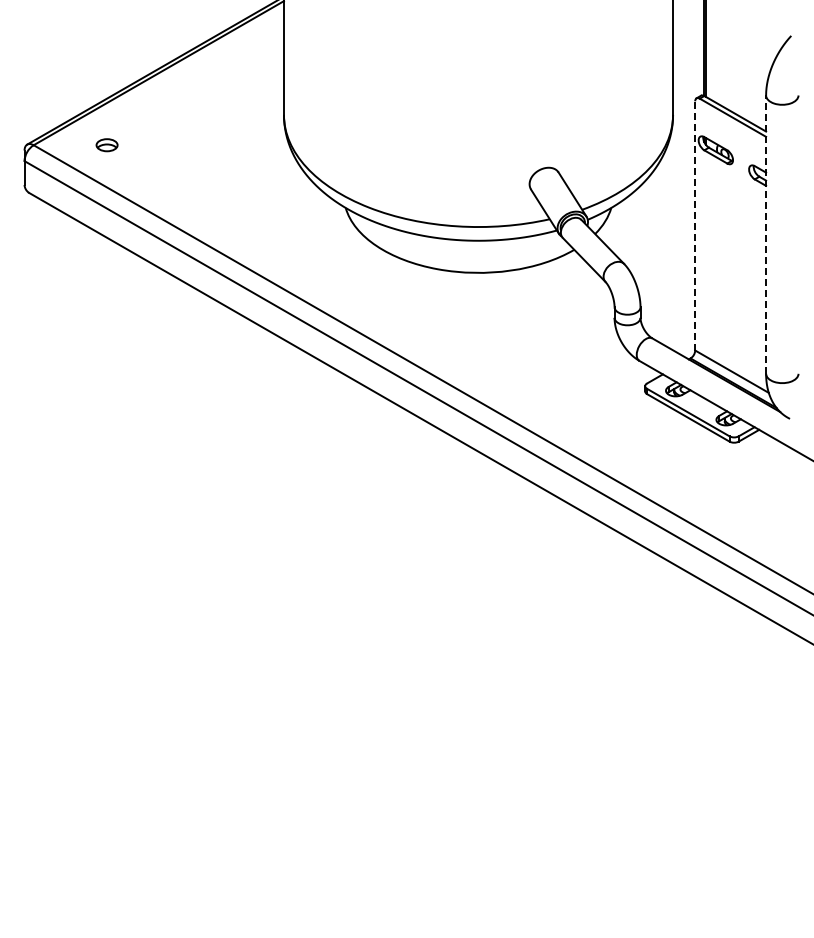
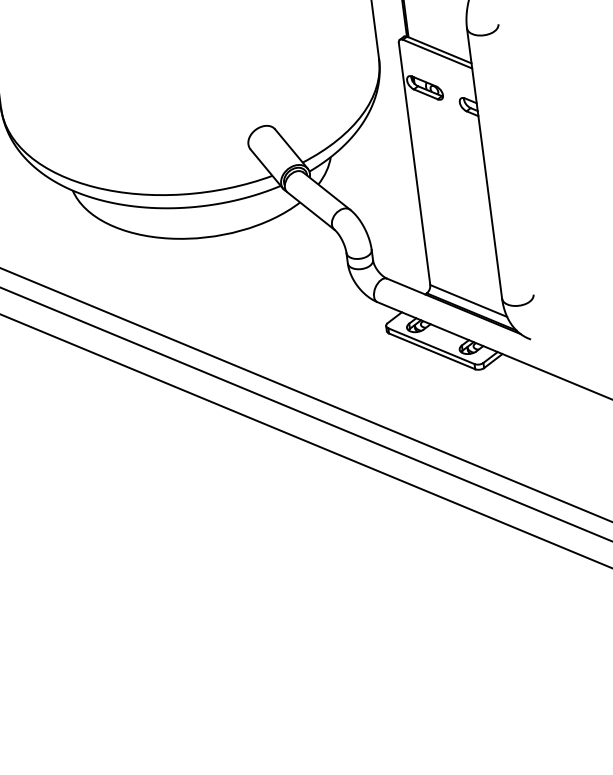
line: (695, 225) -> (414, 163), dashed -> solid
line: (766, 234) -> (484, 163), dashed -> solid

